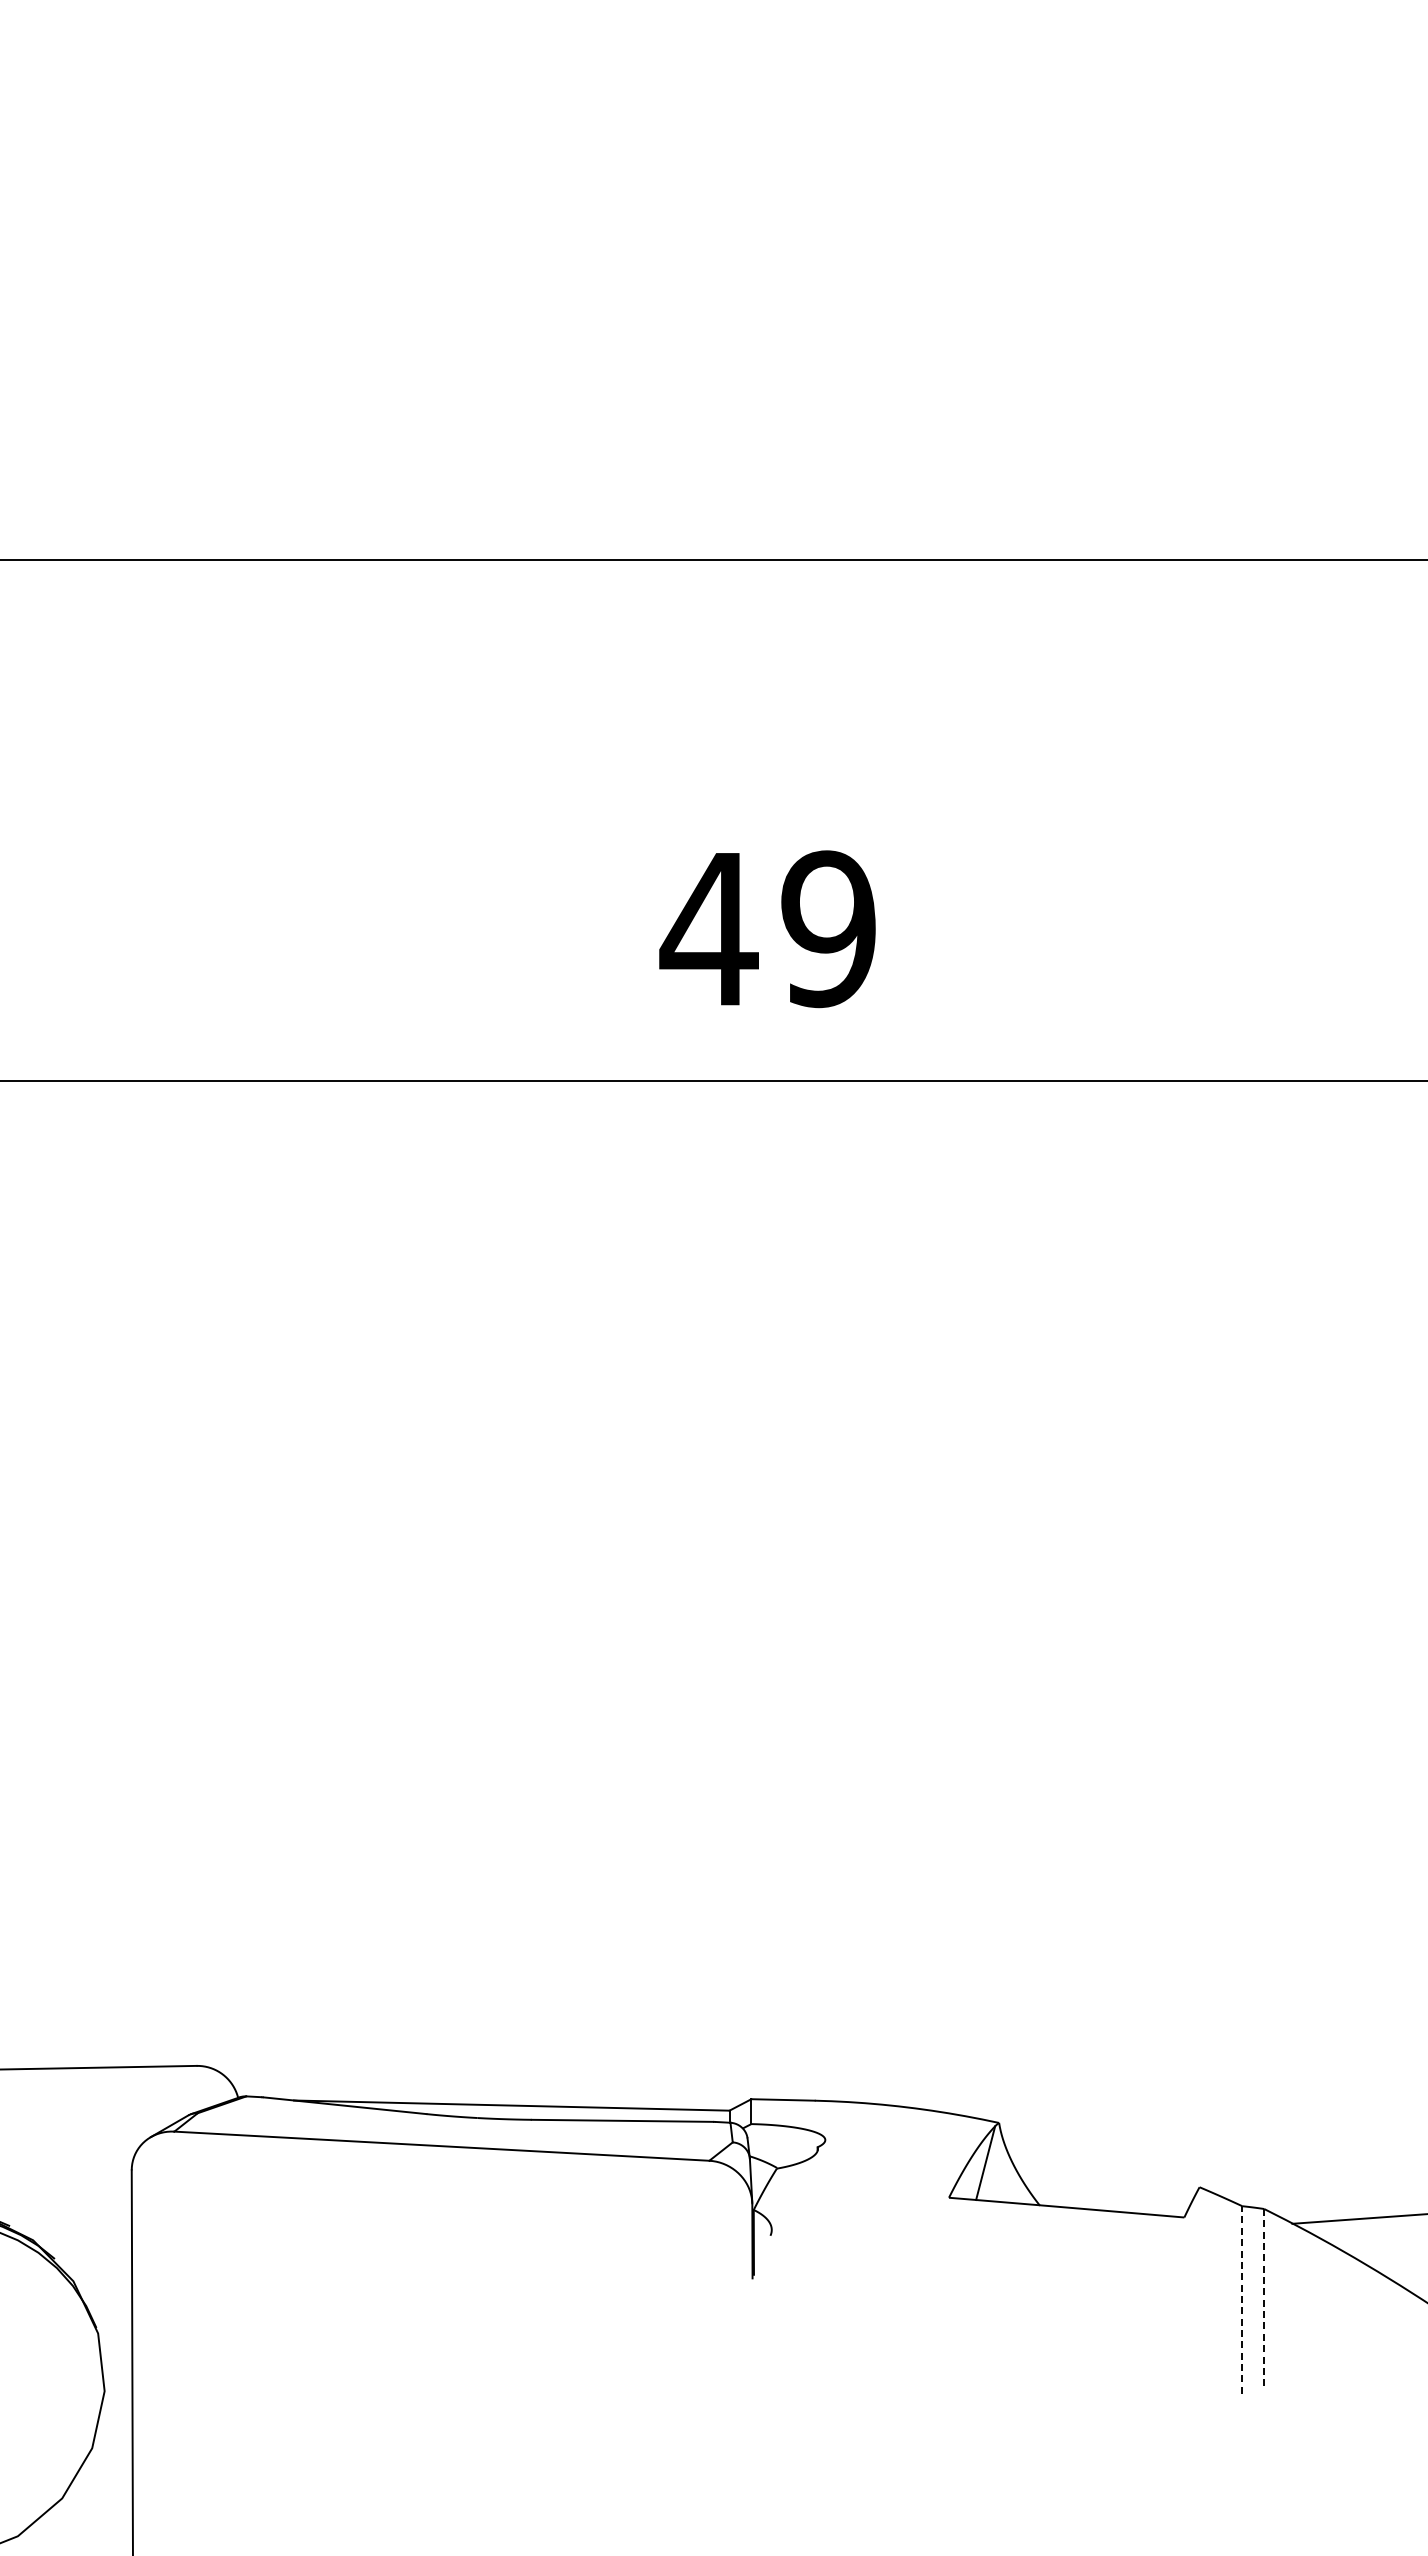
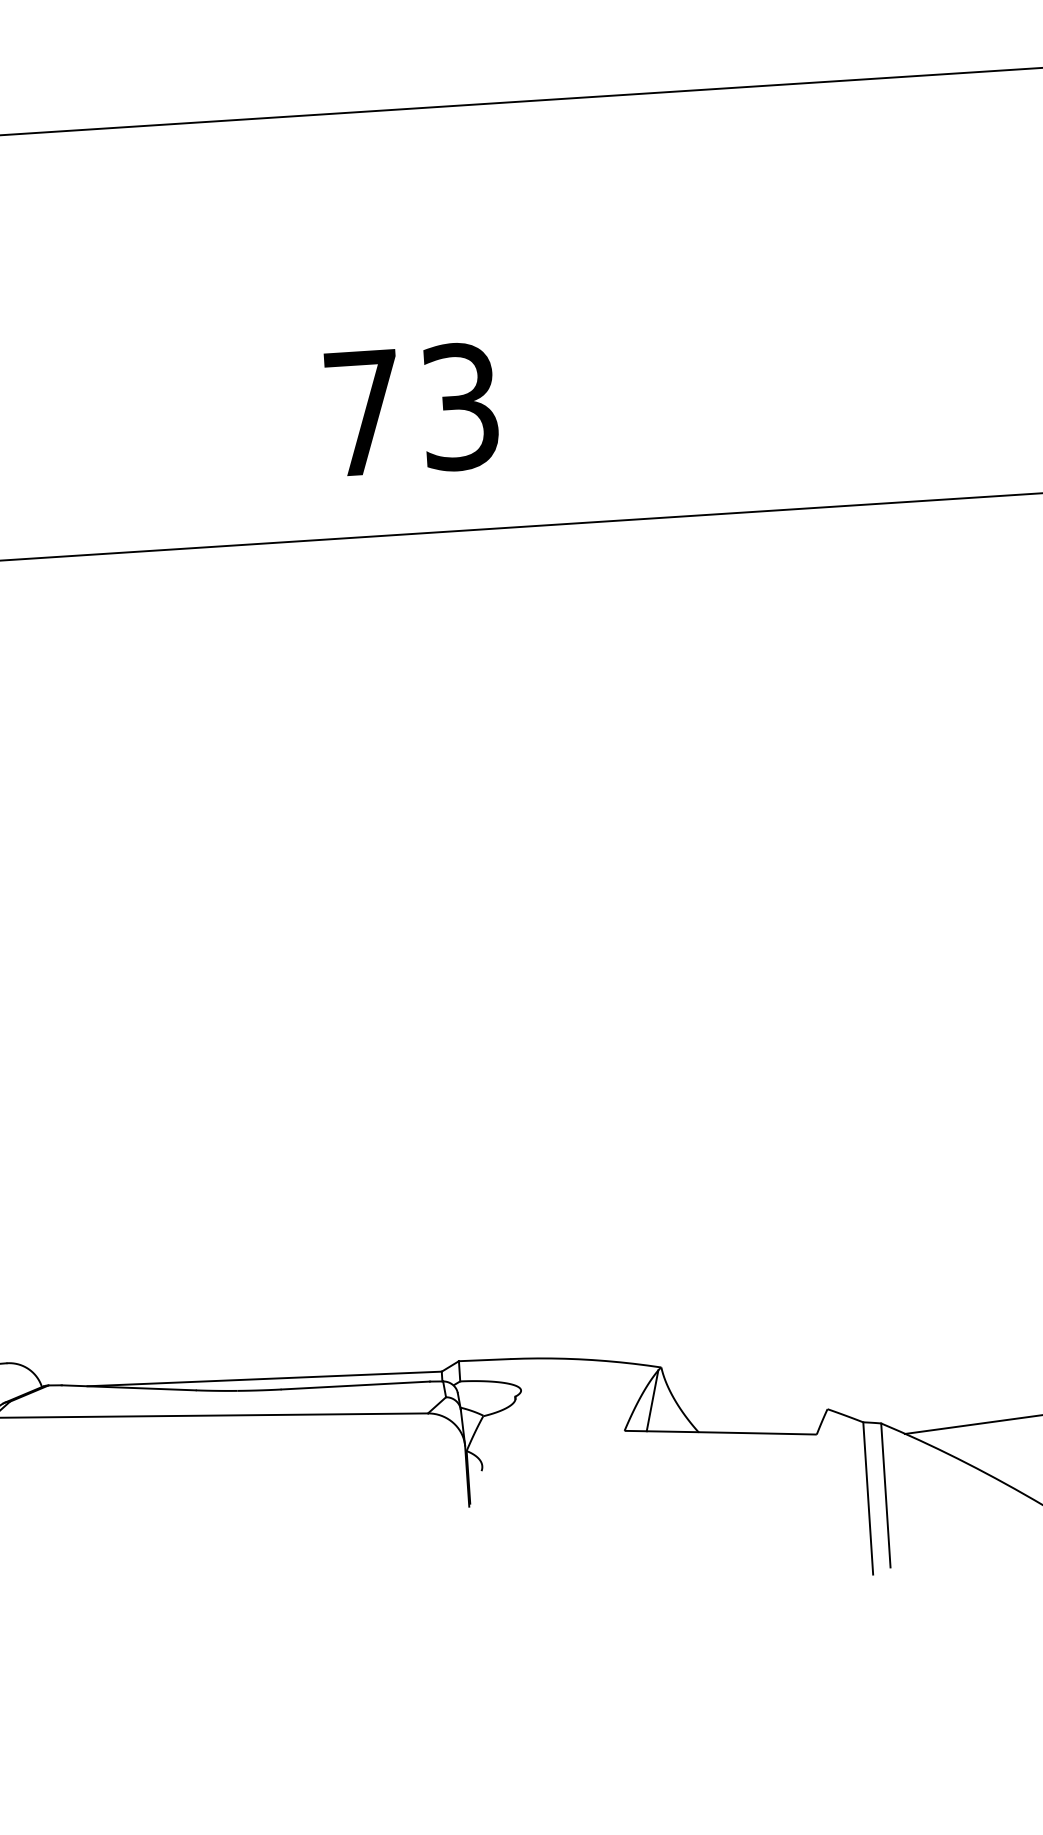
text: (767, 928) -> (410, 409), 49 -> 73
line: (1264, 2297) -> (886, 1495), dashed -> solid
line: (1242, 2299) -> (868, 1498), dashed -> solid

